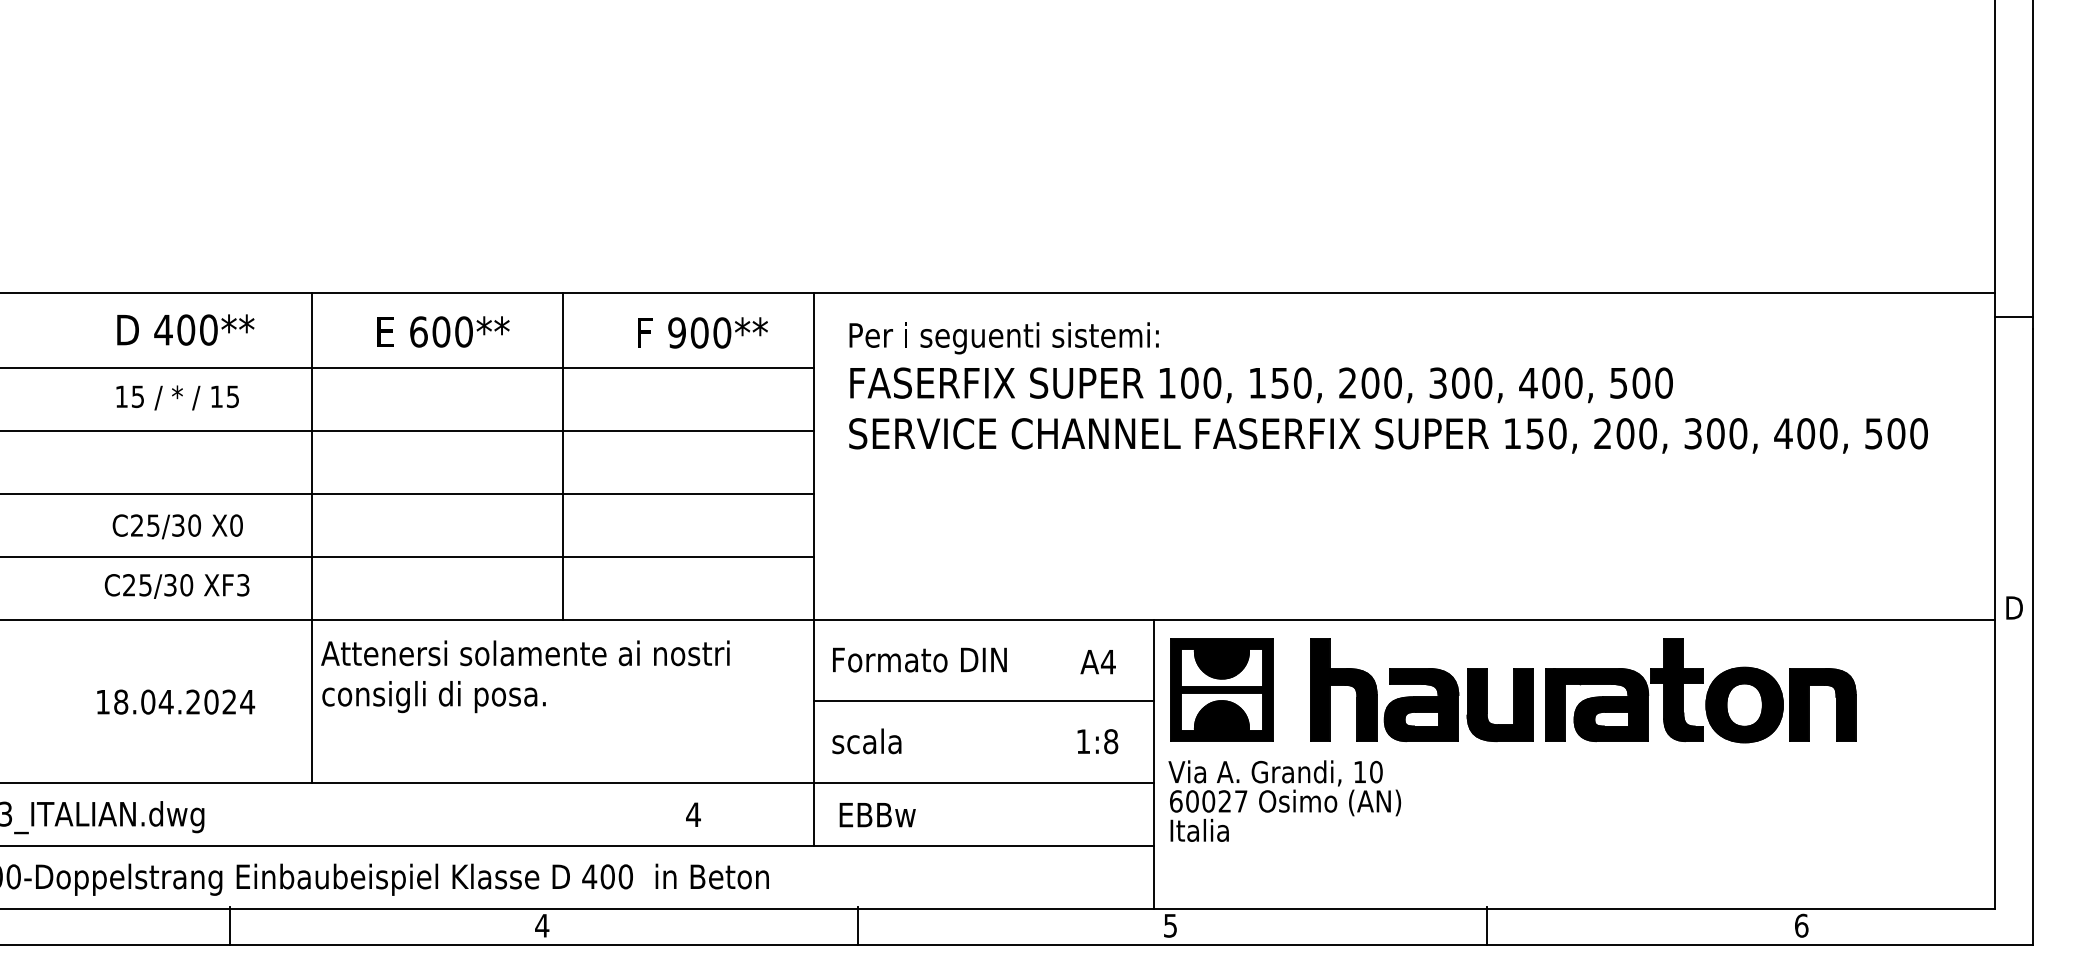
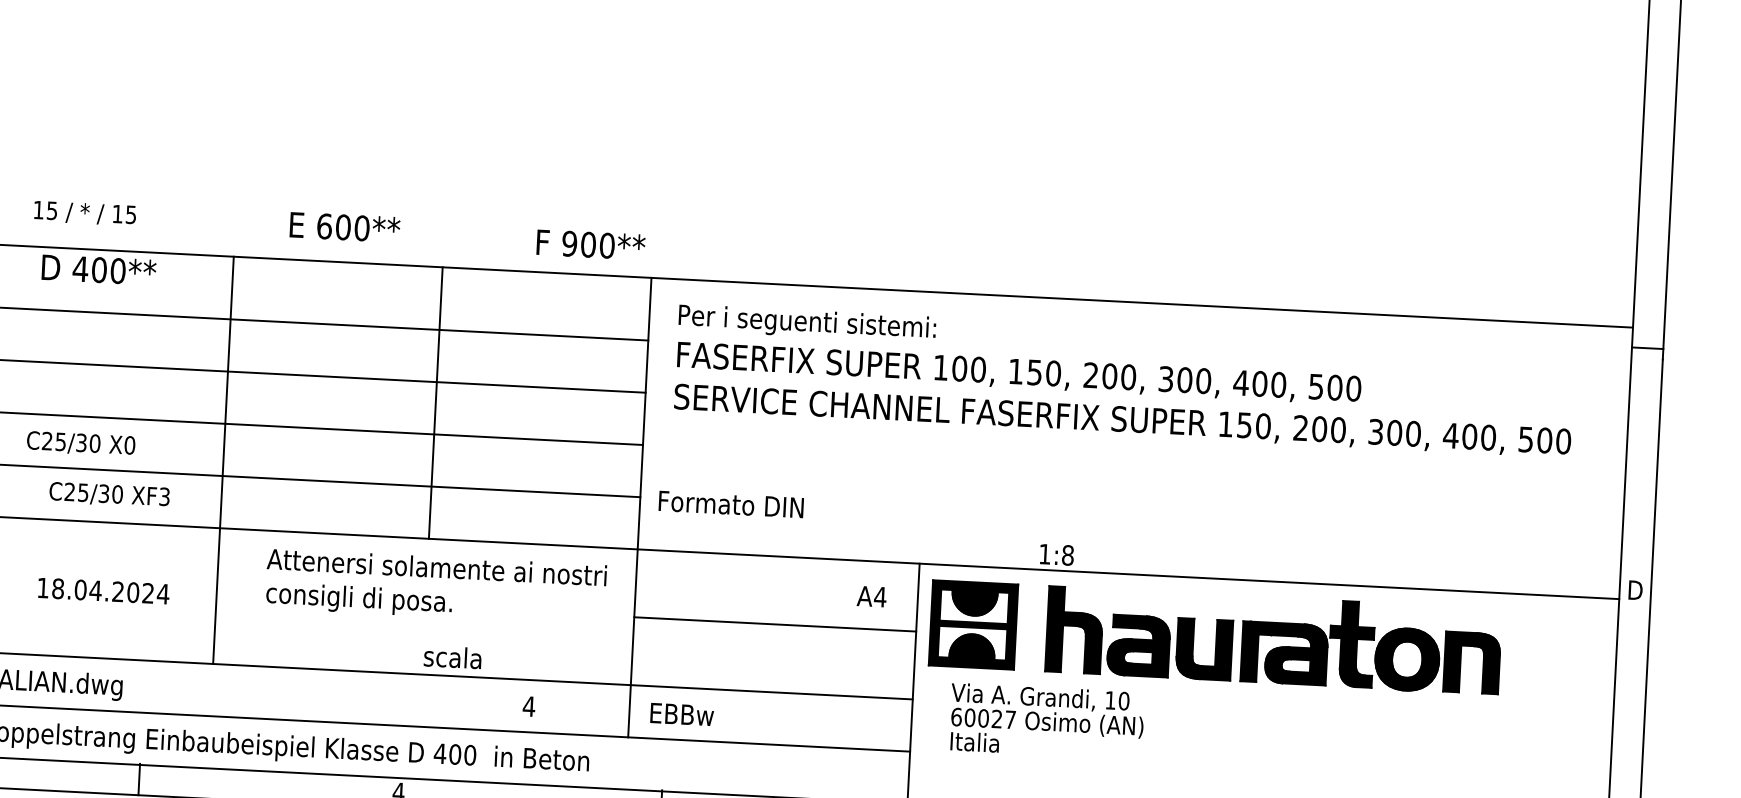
text: (185, 329) -> (98, 269), moved
text: (443, 331) -> (345, 227), moved
text: (702, 332) -> (590, 244), moved
text: (177, 397) -> (85, 213), moved
text: (177, 526) -> (80, 443), moved
text: (919, 659) -> (730, 504), moved
text: (525, 676) -> (436, 586), moved
text: (866, 741) -> (452, 657), moved
text: (1097, 741) -> (1056, 554), moved
text: (1284, 800) -> (1046, 720), moved

